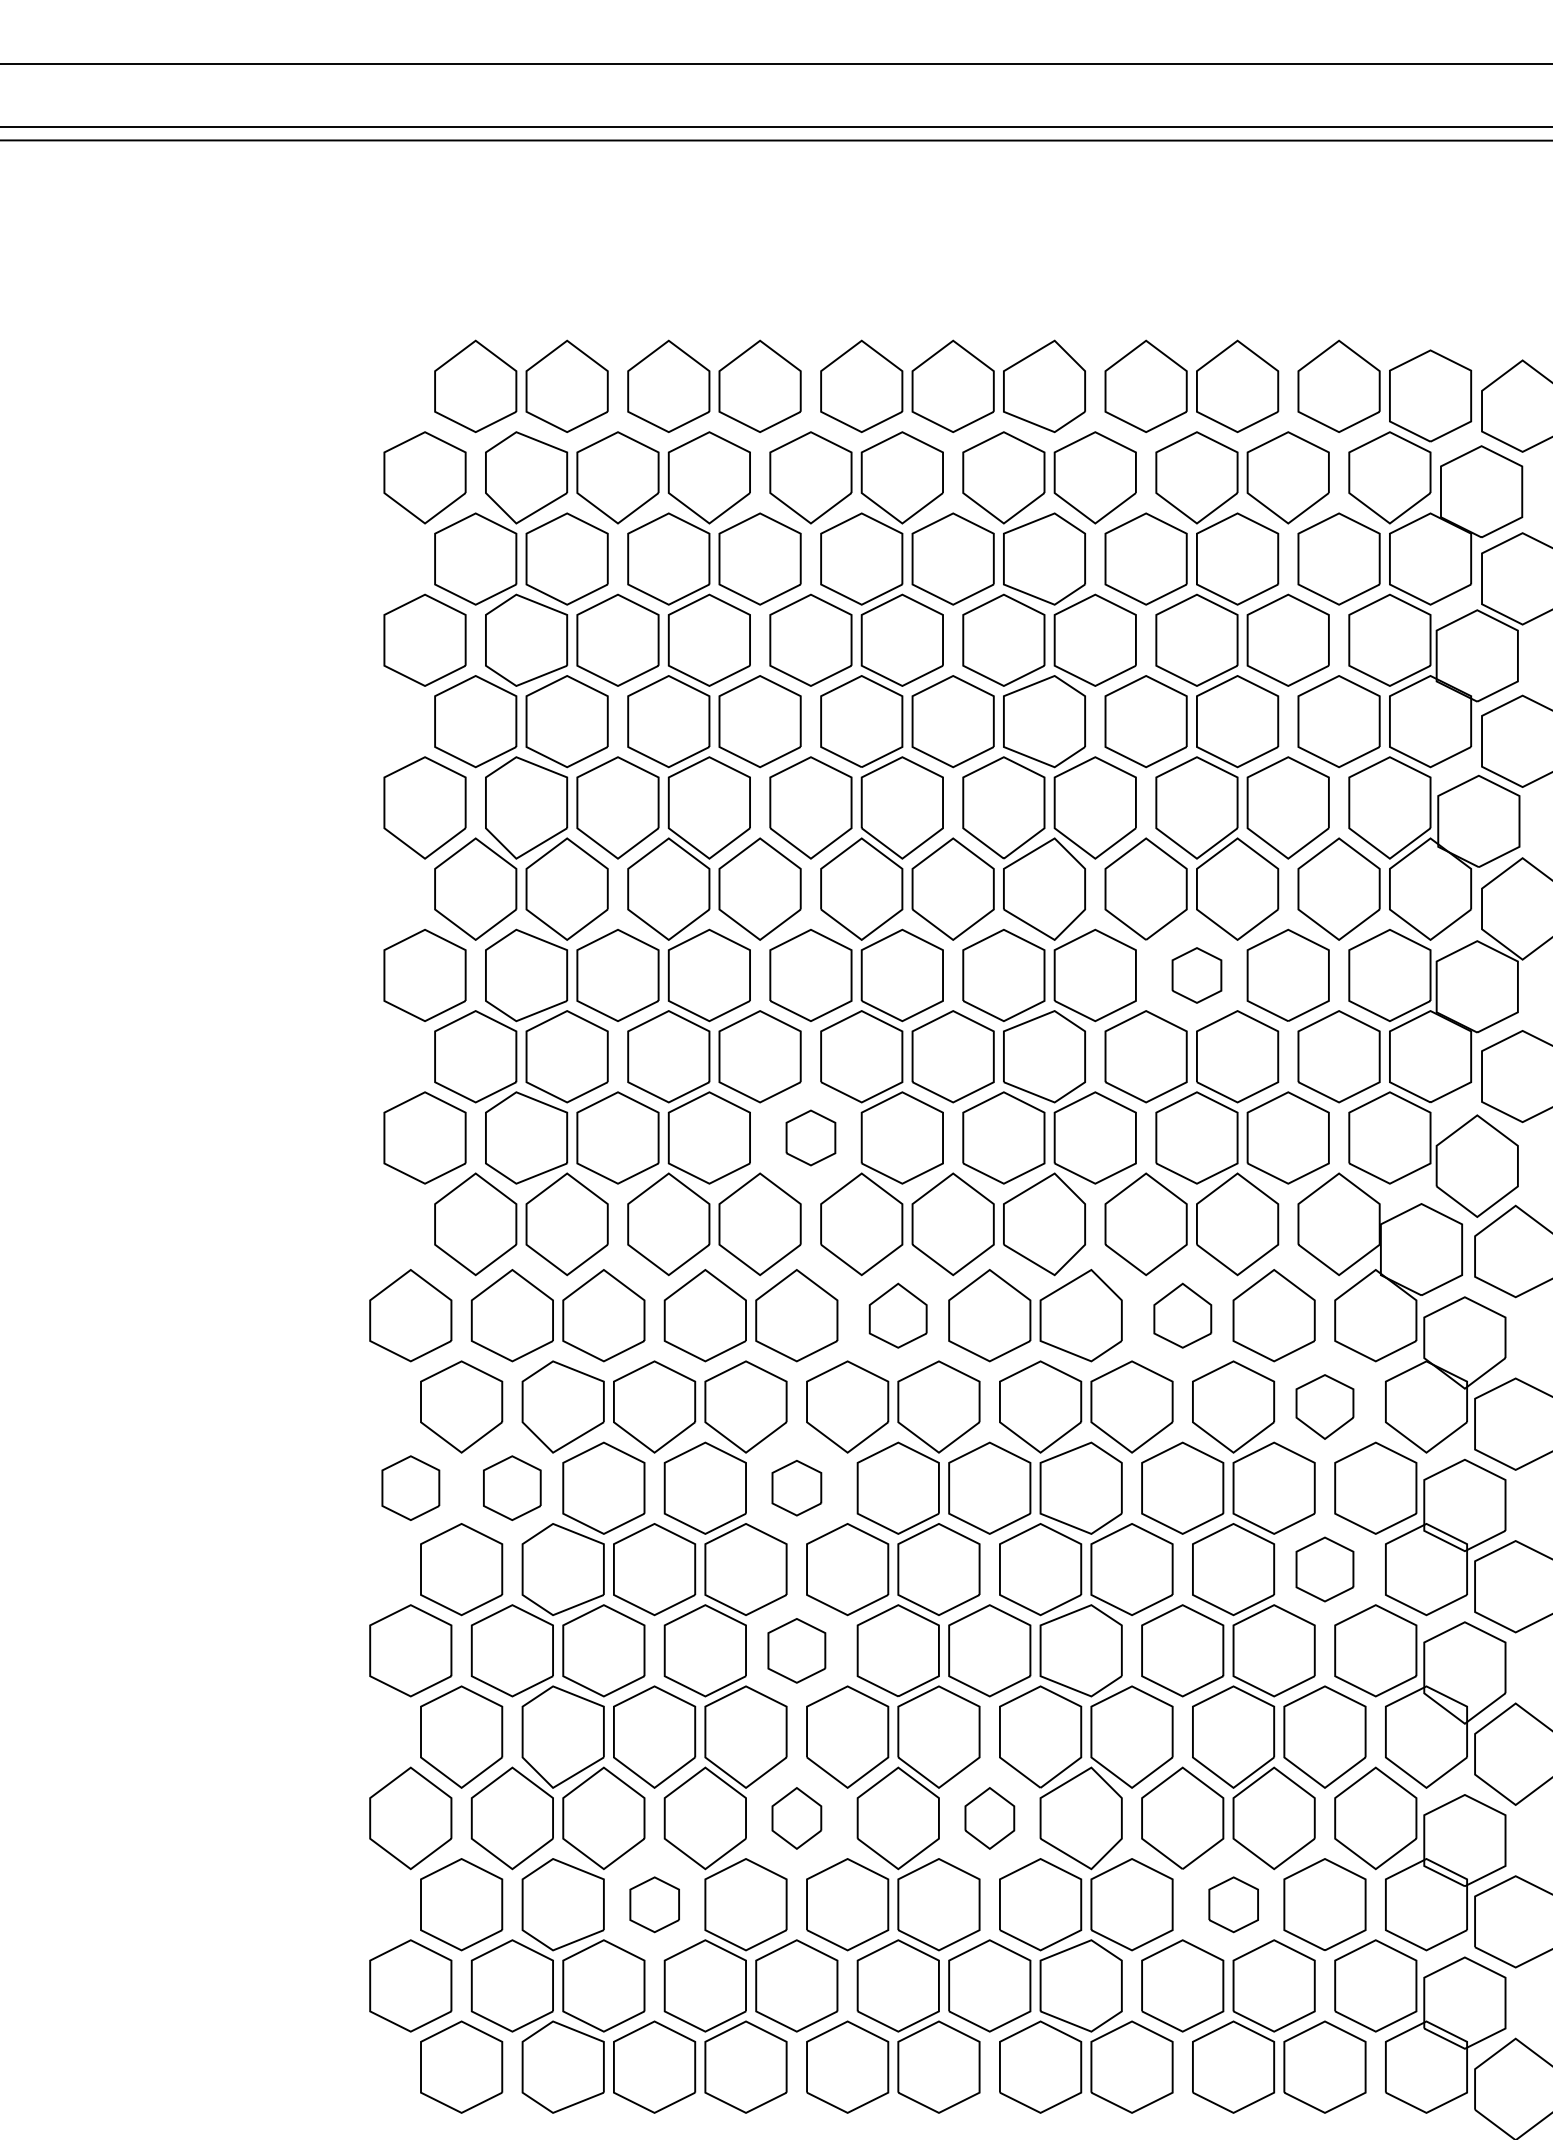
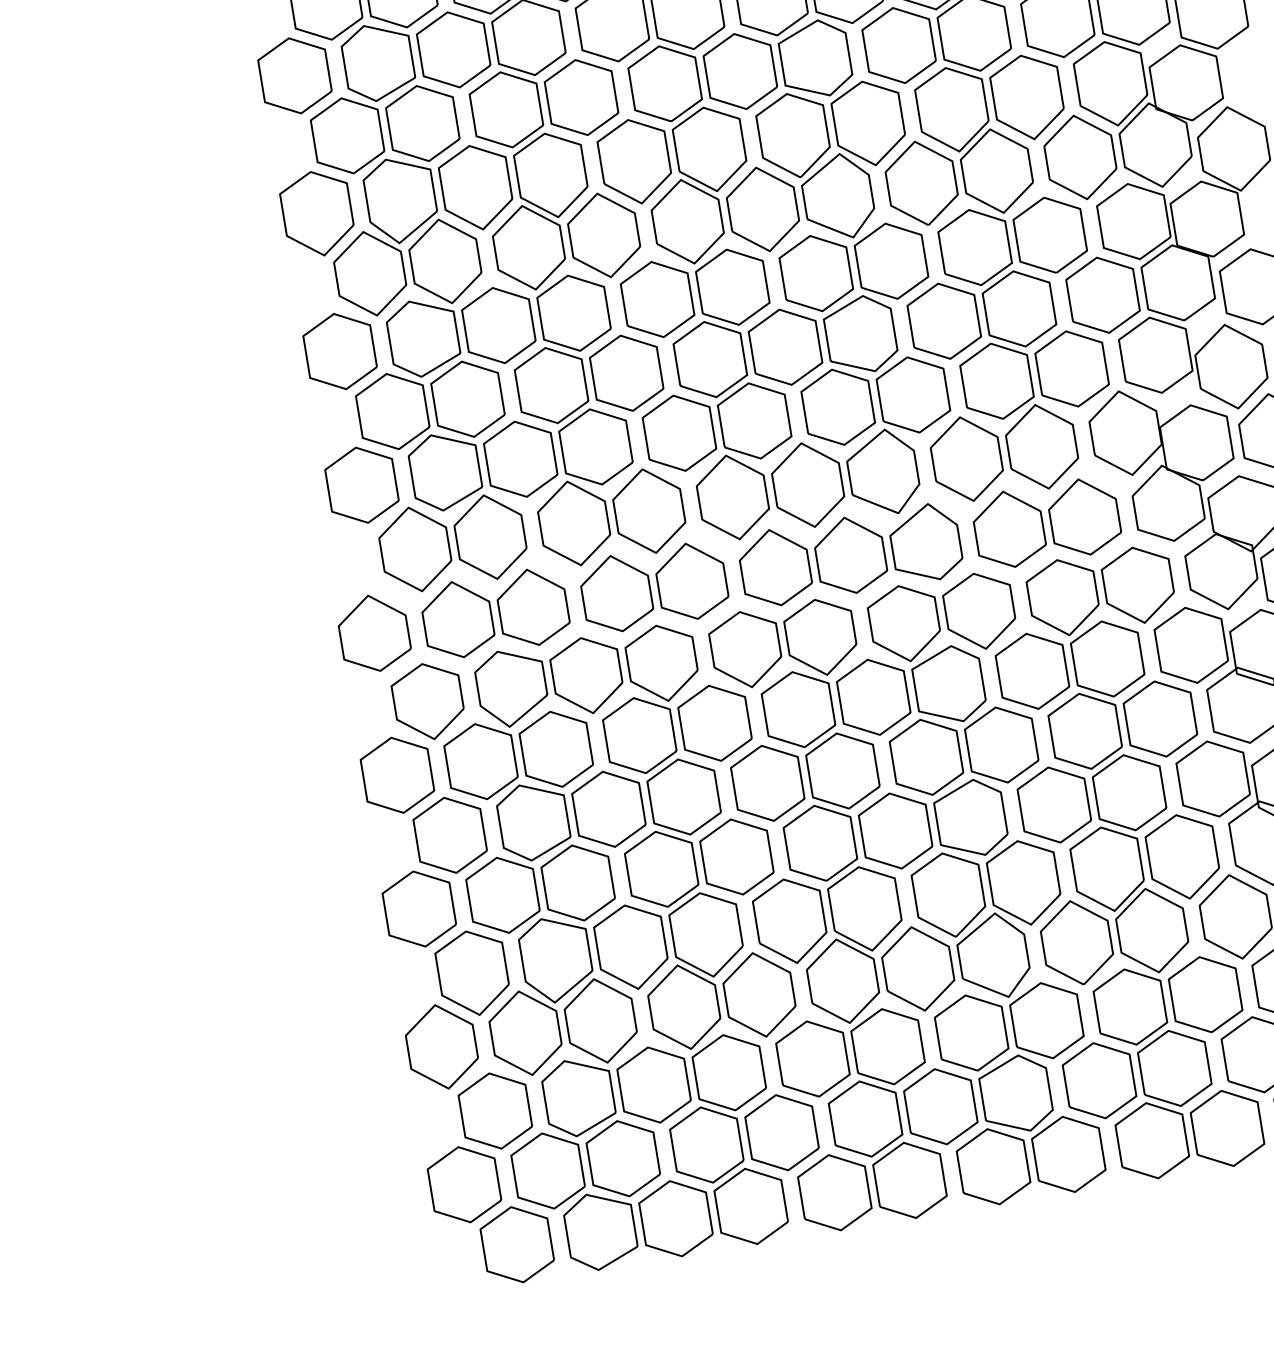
part: (1196, 975) -> (974, 247), size x1.67
part: (810, 1137) -> (679, 432), size x1.67
part: (897, 1315) -> (774, 567), size x1.43
part: (1182, 1315) -> (1009, 529), size x1.43
part: (1324, 1406) -> (1138, 584), size x1.43
part: (410, 1487) -> (397, 774), size x1.43
part: (511, 1487) -> (480, 761), size x1.43
part: (796, 1487) -> (714, 722), size x1.67
part: (1324, 1569) -> (1160, 719), size x1.43
part: (796, 1650) -> (736, 856), size x1.43
part: (796, 1818) -> (759, 995), size x1.67
part: (989, 1818) -> (918, 969), size x1.67
part: (654, 1904) -> (654, 1084), size x1.67
part: (1233, 1904) -> (1130, 1006), size x1.67

